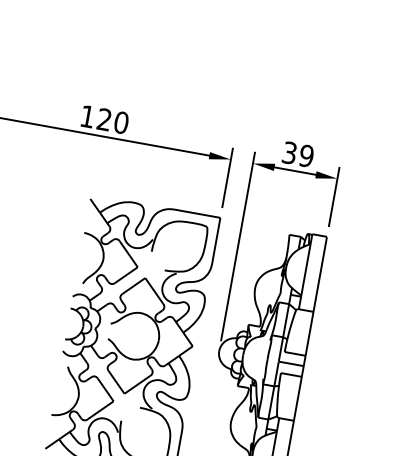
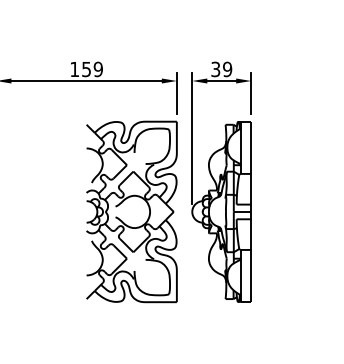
text: (112, 121) -> (92, 69), 120 -> 159

